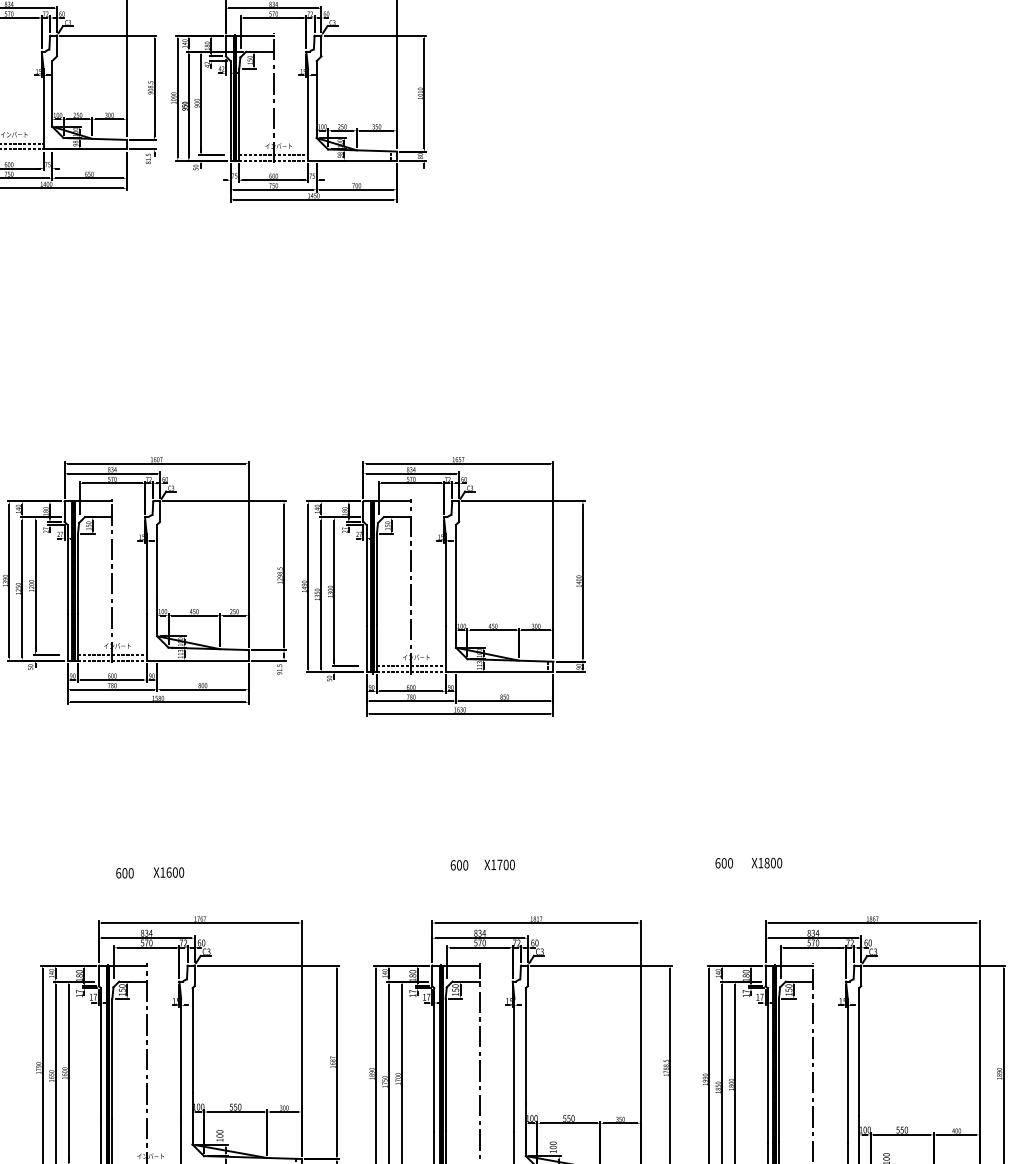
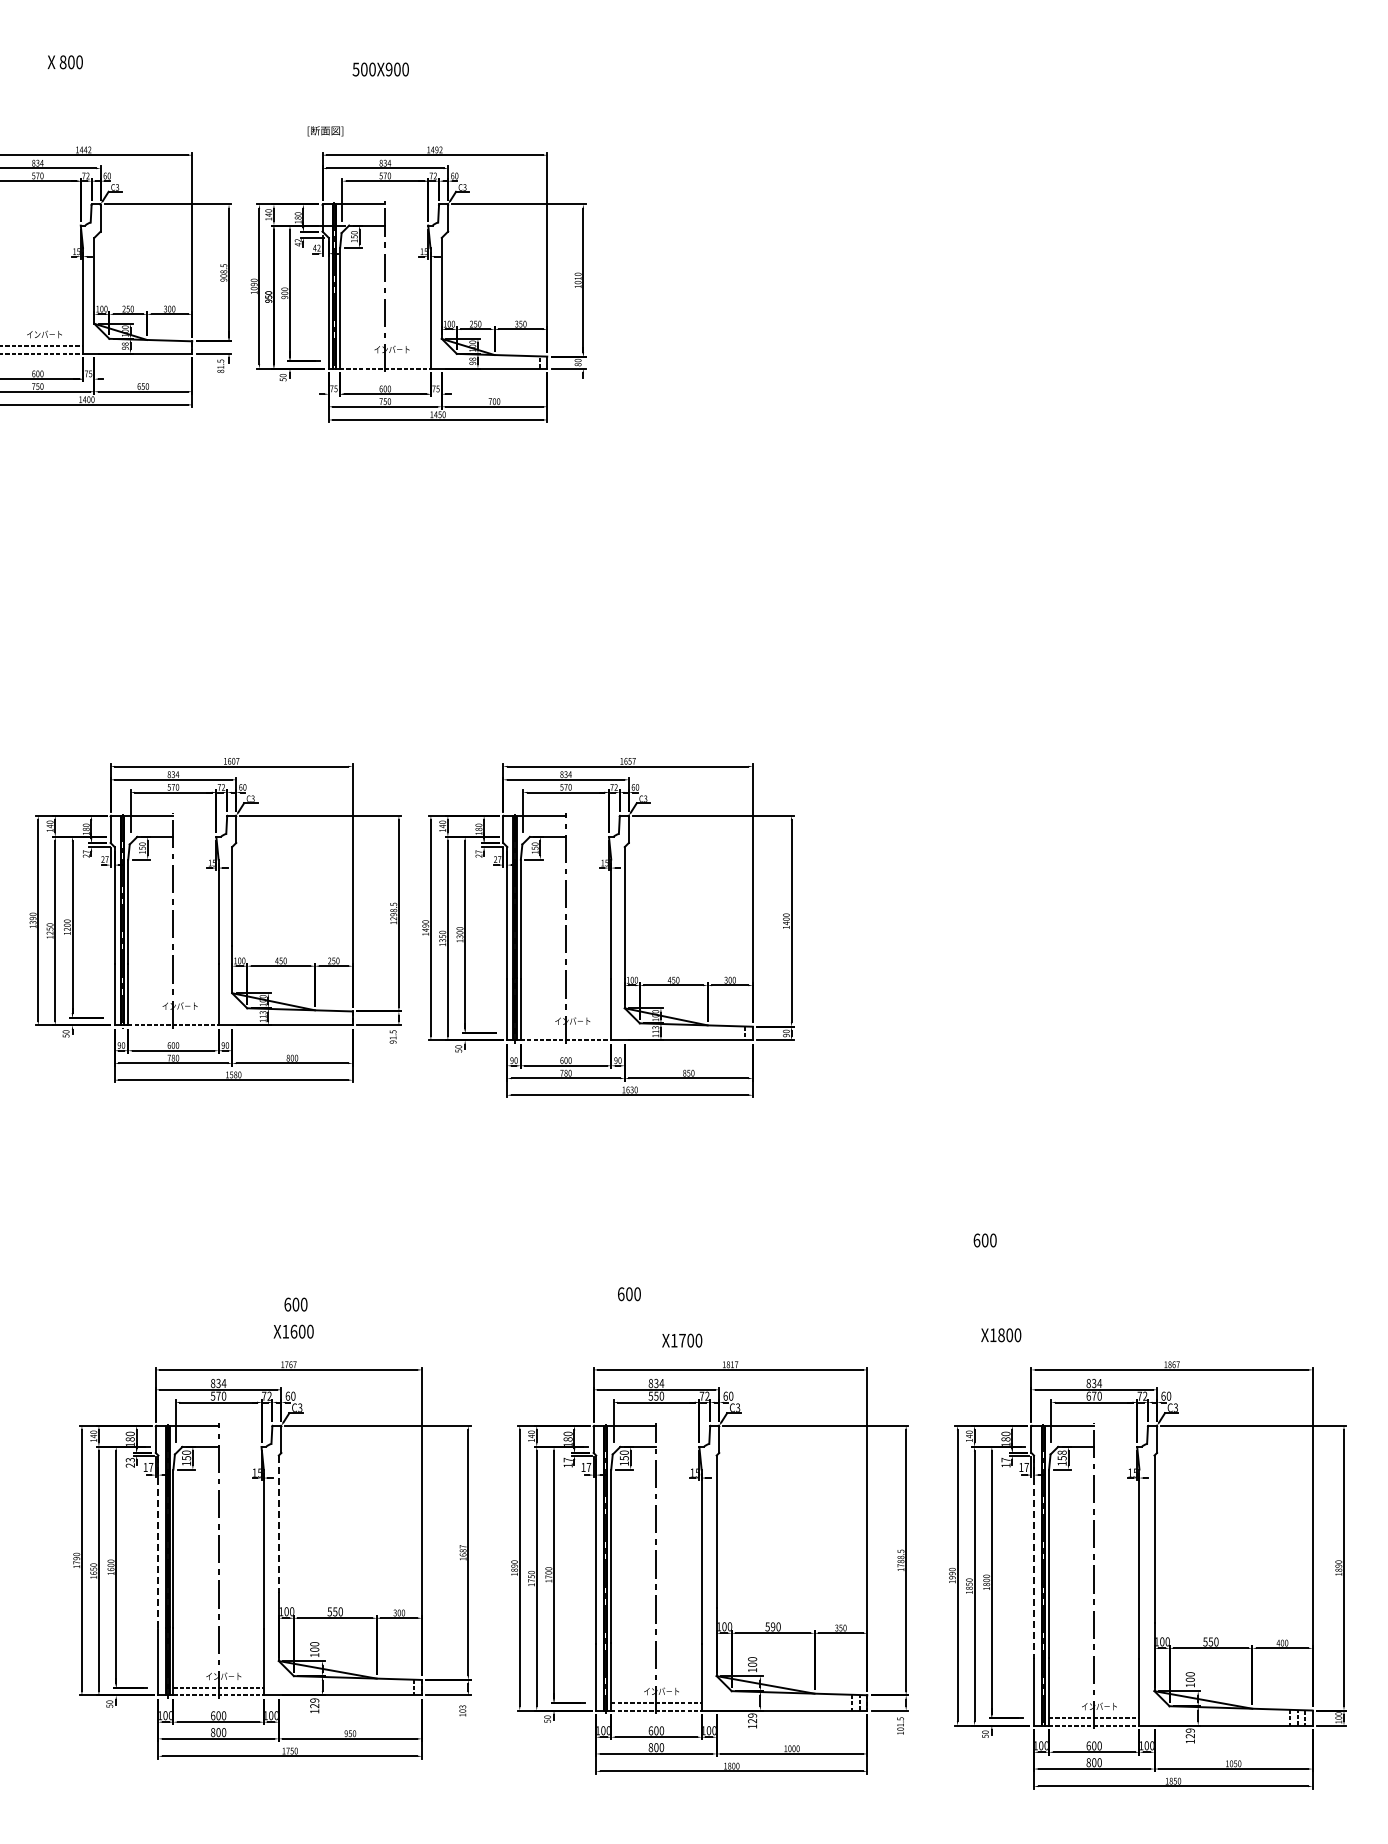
line: (273, 155) -> (385, 361), removed
line: (112, 654) -> (173, 1017), removed
line: (410, 666) -> (565, 1032), removed
text: (723, 863) -> (984, 1240), moved
text: (767, 863) -> (1001, 1335), moved
text: (499, 864) -> (682, 1340), moved
text: (168, 872) -> (293, 1331), moved
text: (124, 873) -> (295, 1304), moved
text: (480, 942) -> (656, 1395), 570 -> 550
text: (808, 942) -> (1088, 1395), 570 -> 670
text: (789, 985) -> (1062, 1452), 150 -> 158
text: (78, 993) -> (129, 1462), 17 -> 23
line: (192, 1040) -> (278, 1524), solid -> dashed
line: (100, 1054) -> (158, 1542), solid -> dashed
line: (767, 1065) -> (1034, 1557), solid -> dashed
text: (568, 1118) -> (772, 1626), 550 -> 590

